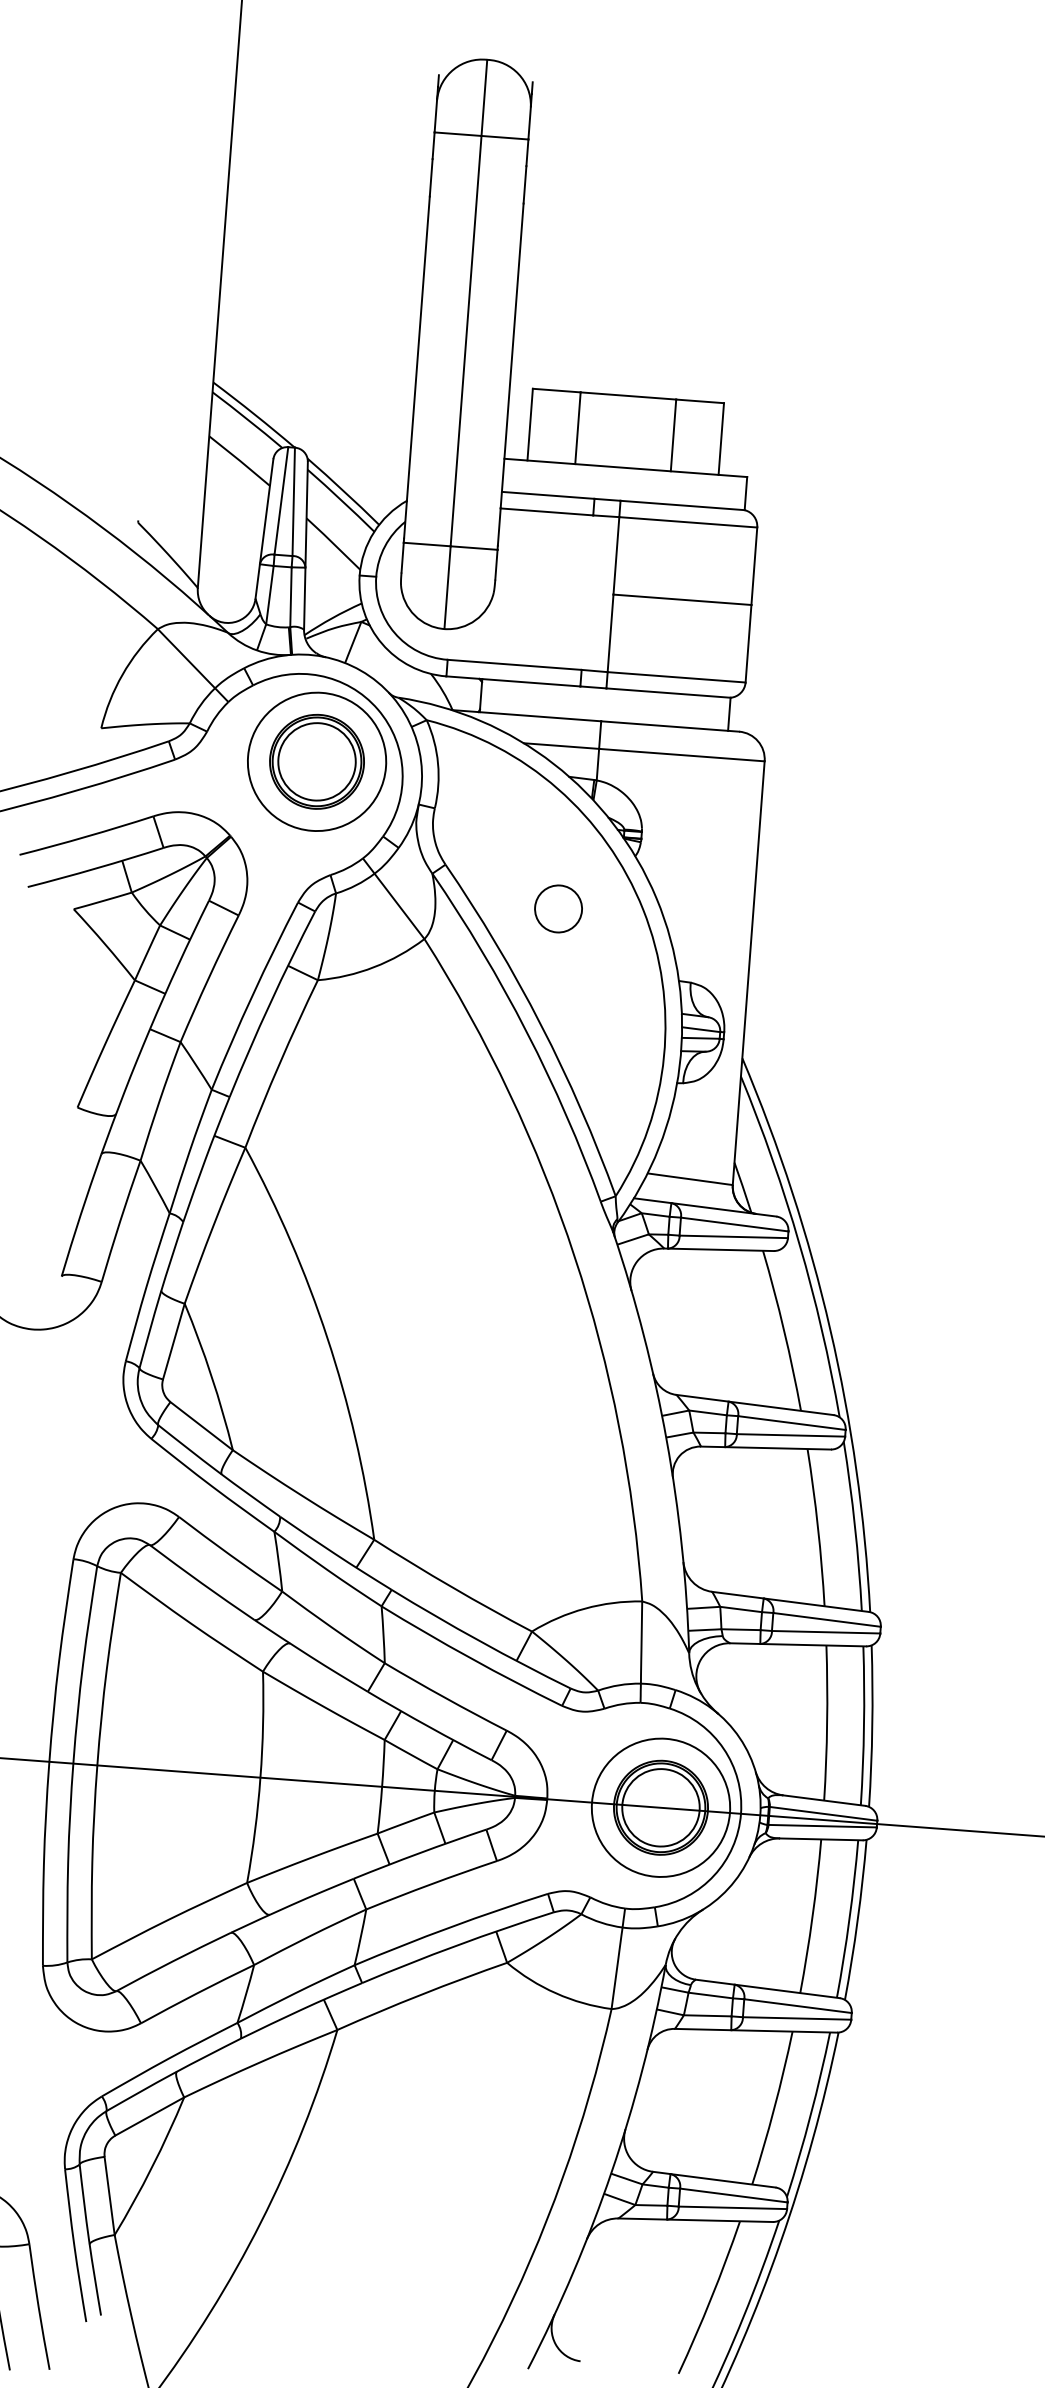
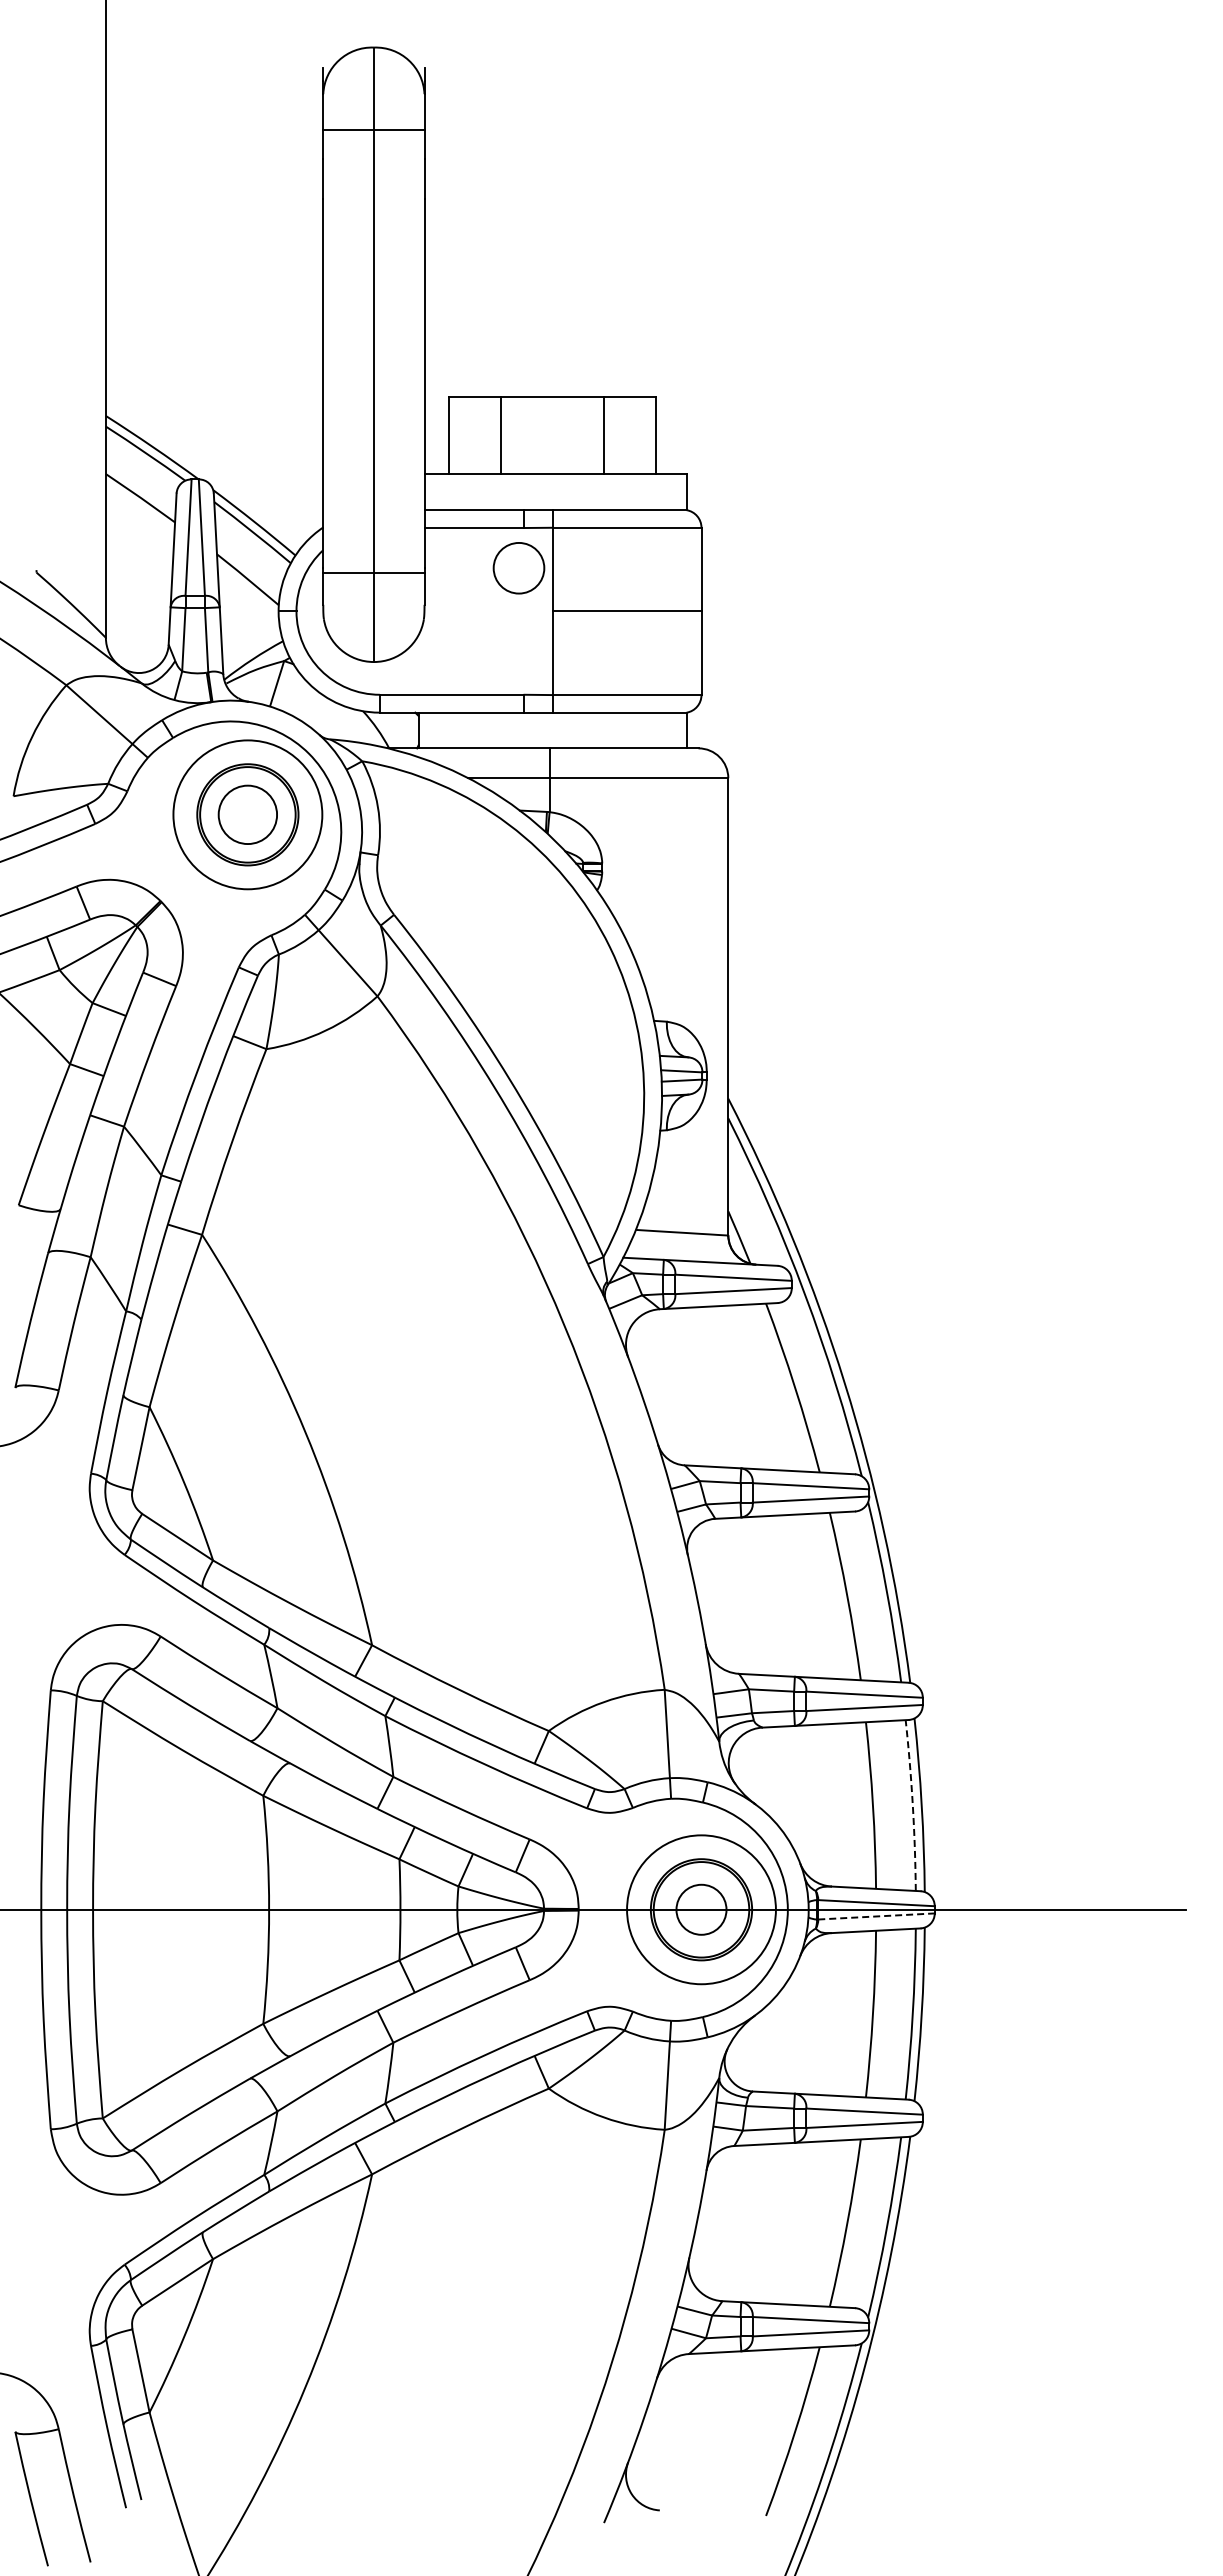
circle: (316, 761) -> (247, 814), size x0.7
circle: (558, 909) -> (518, 568), moved
arc: (863, 1725) -> (912, 1805), solid -> dashed
circle: (661, 1807) -> (701, 1909), size x0.6
line: (822, 1826) -> (876, 1916), solid -> dashed

